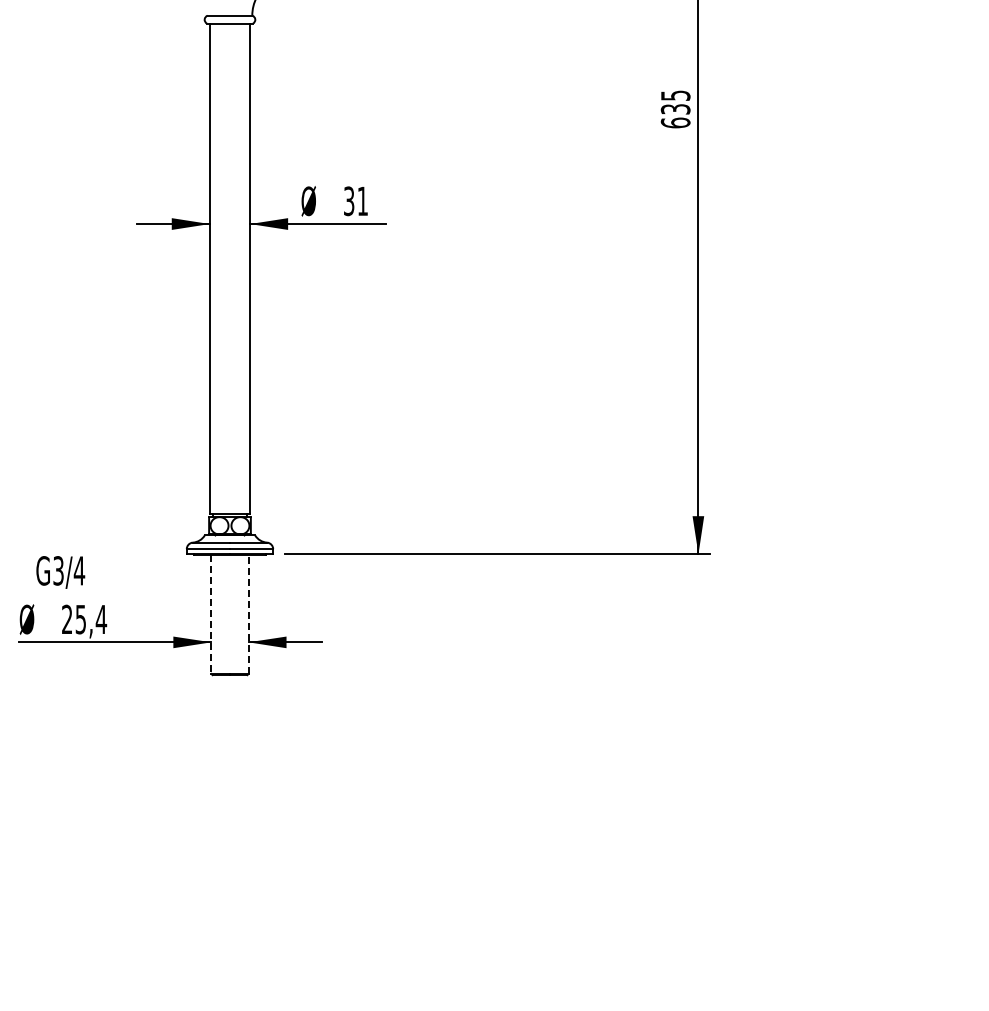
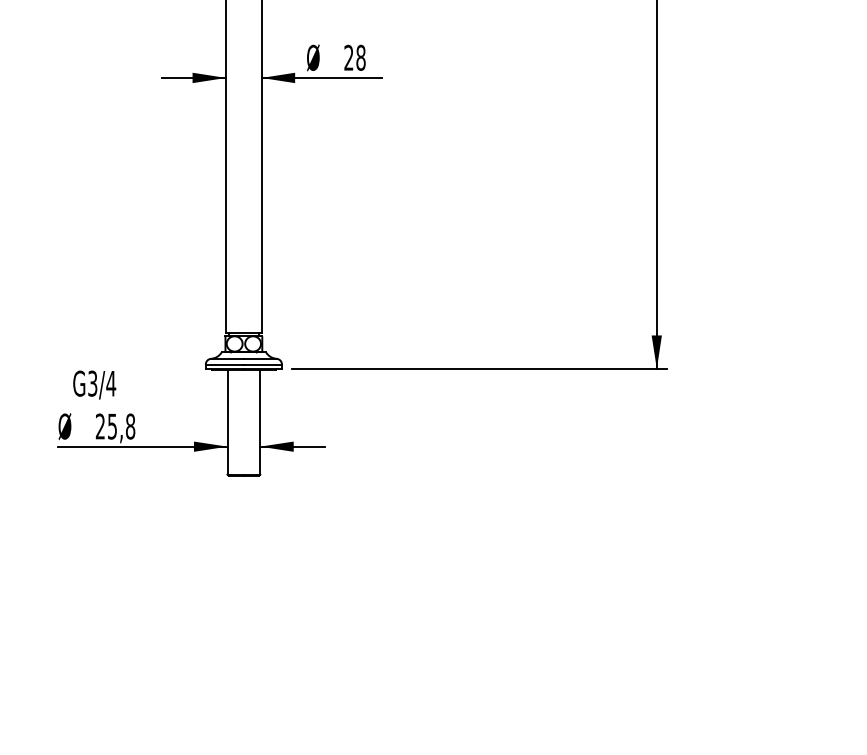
text: (356, 201) -> (355, 58), 31 -> 28
line: (211, 614) -> (227, 422), dashed -> solid
line: (248, 614) -> (260, 422), dashed -> solid
text: (101, 619) -> (130, 426), 25,4 -> 25,8

